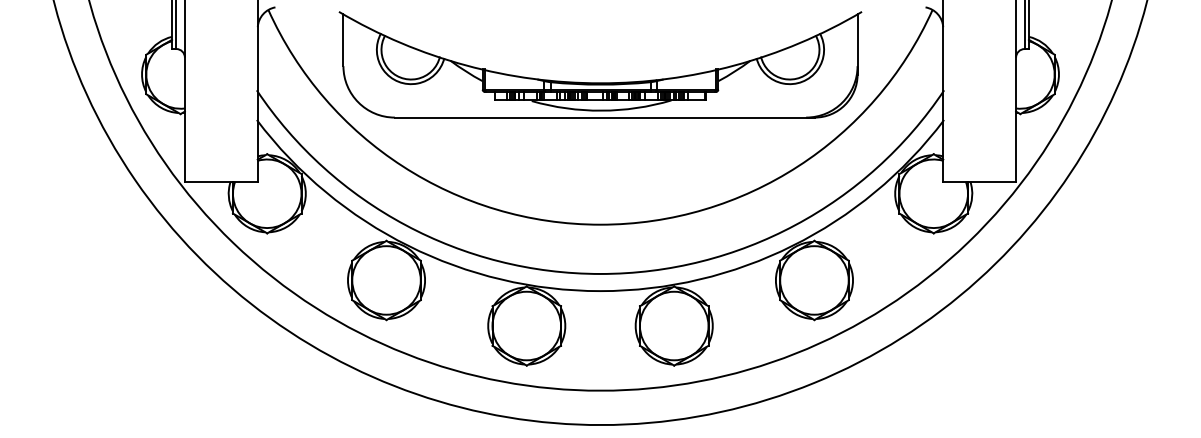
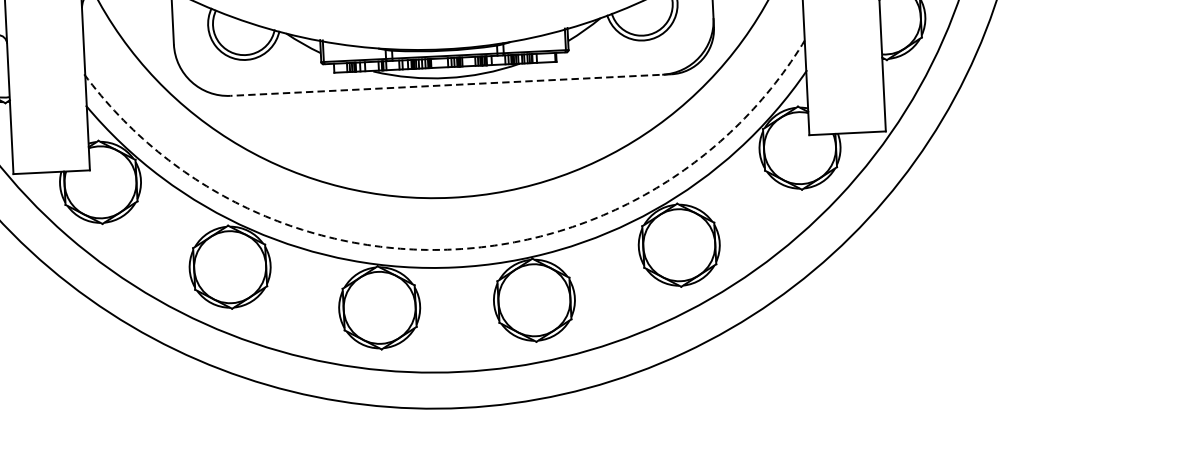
line: (604, 117) -> (450, 85), solid -> dashed
arc: (600, 273) -> (454, 248), solid -> dashed

